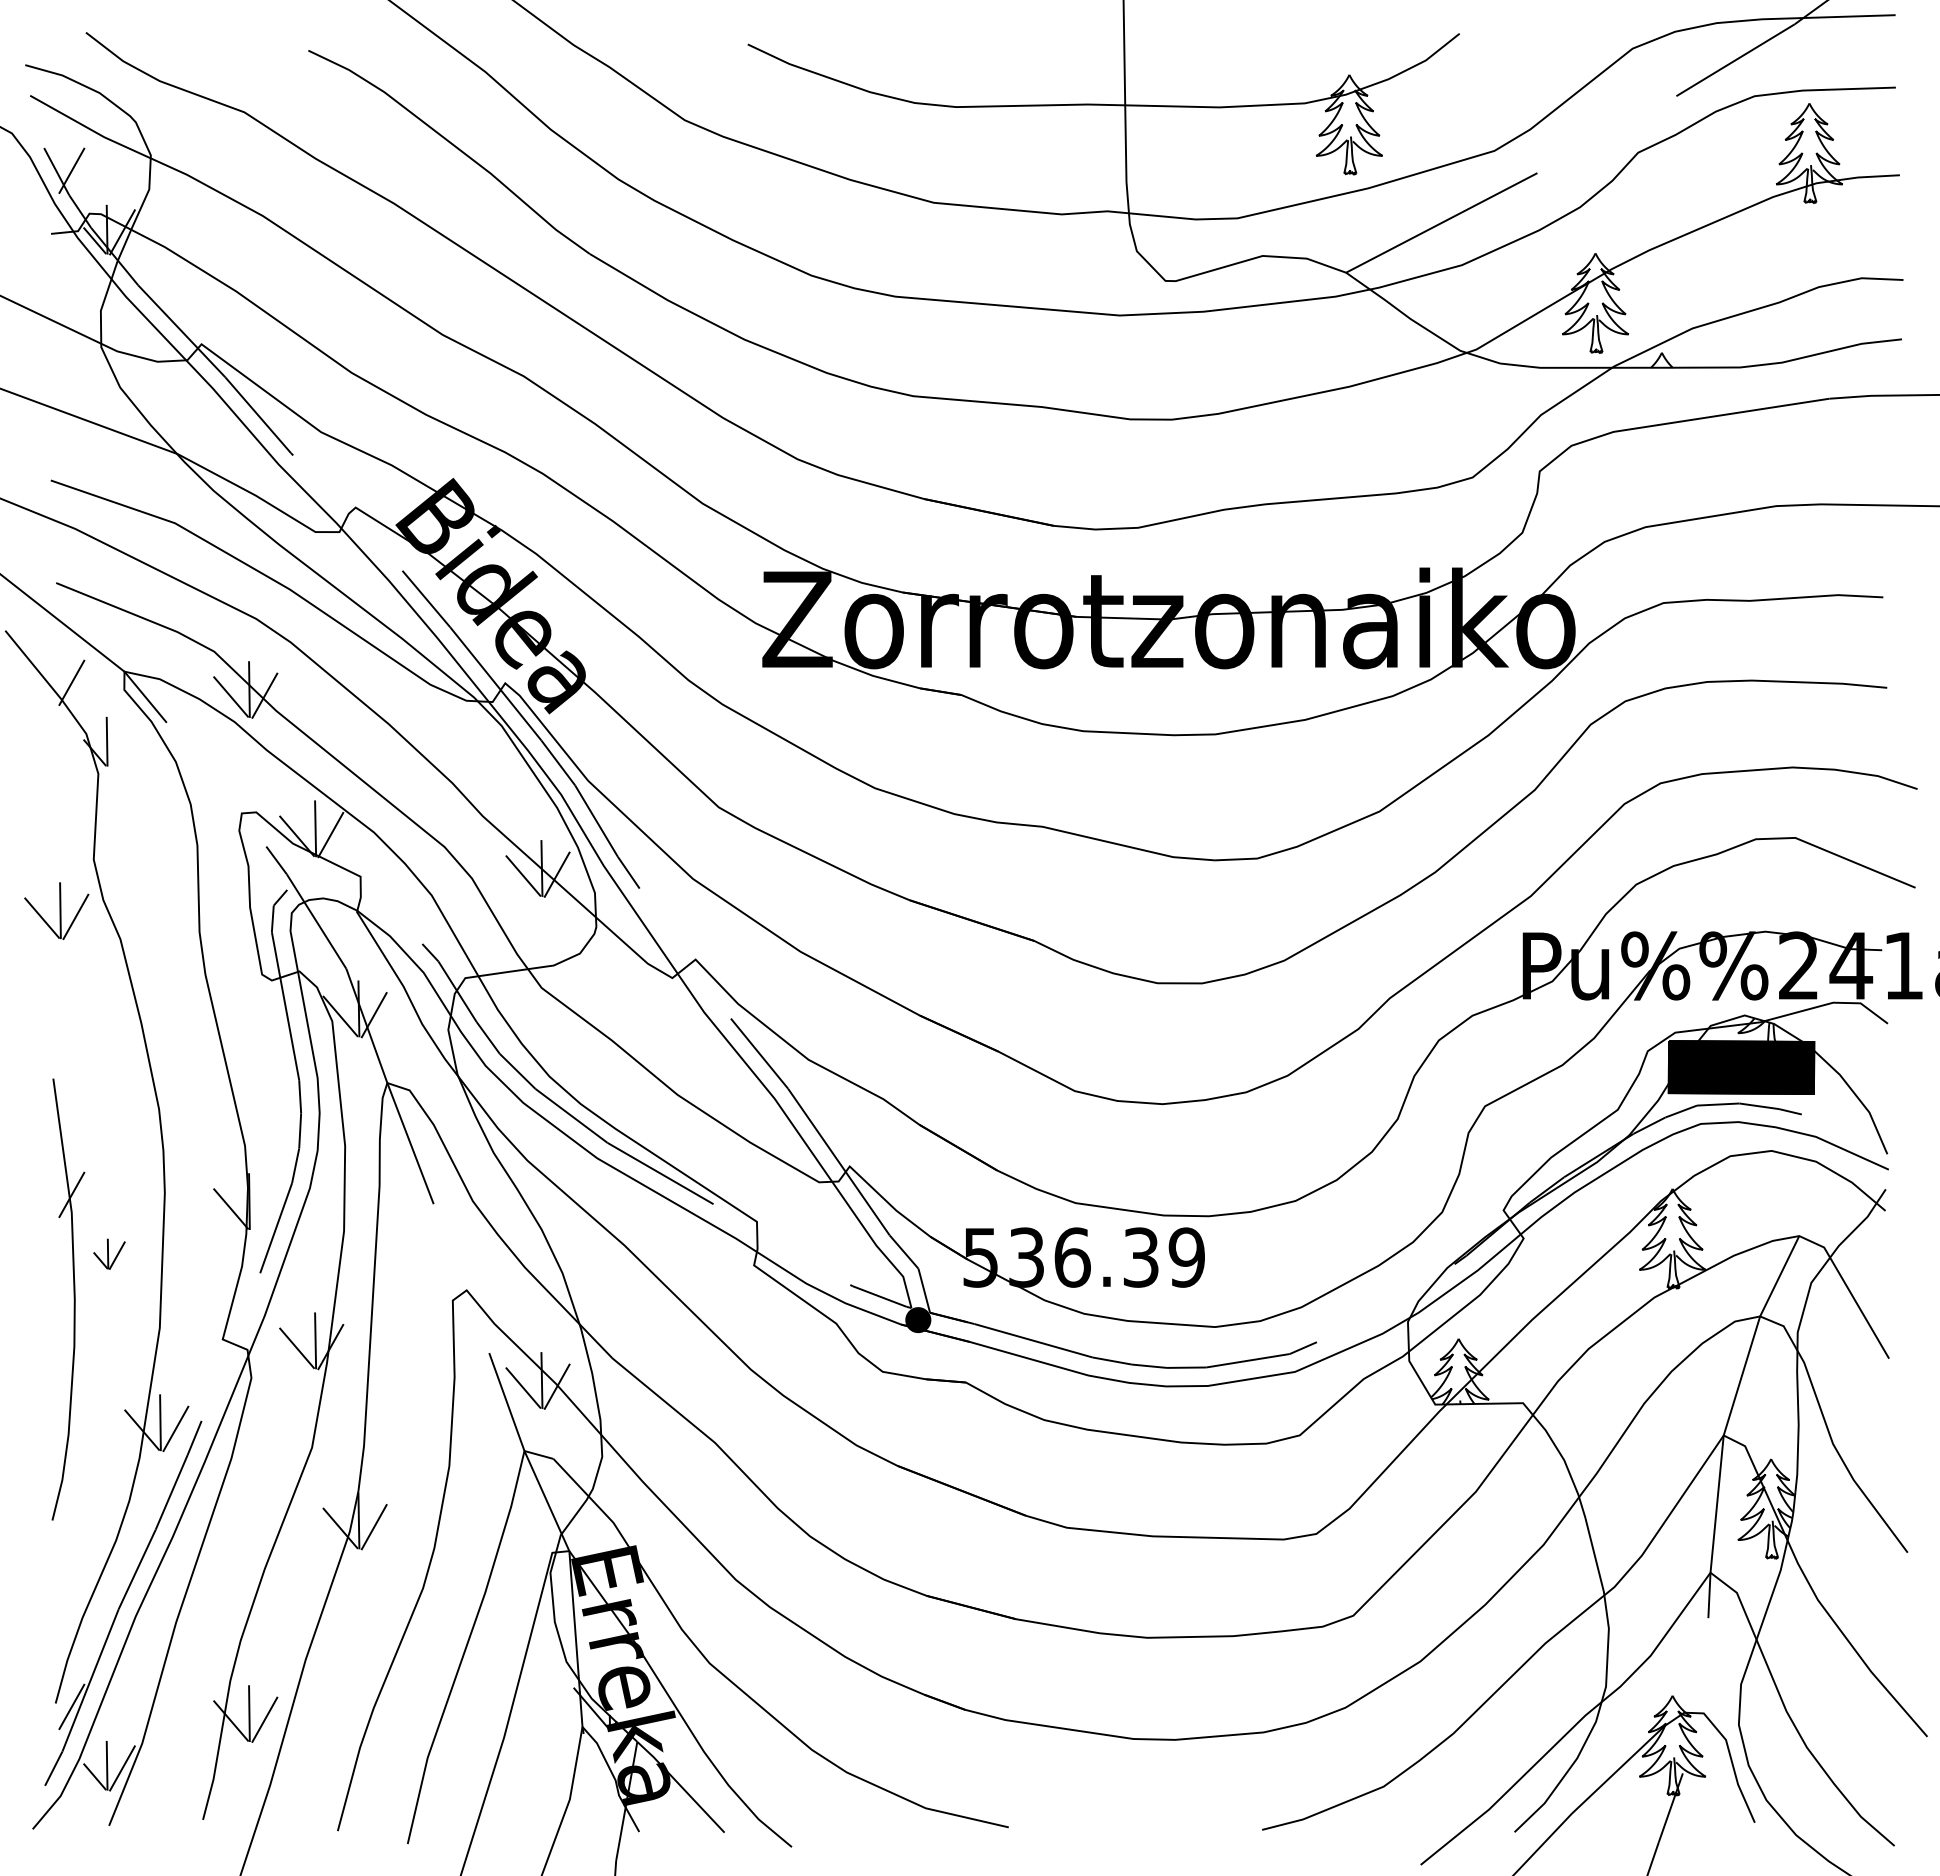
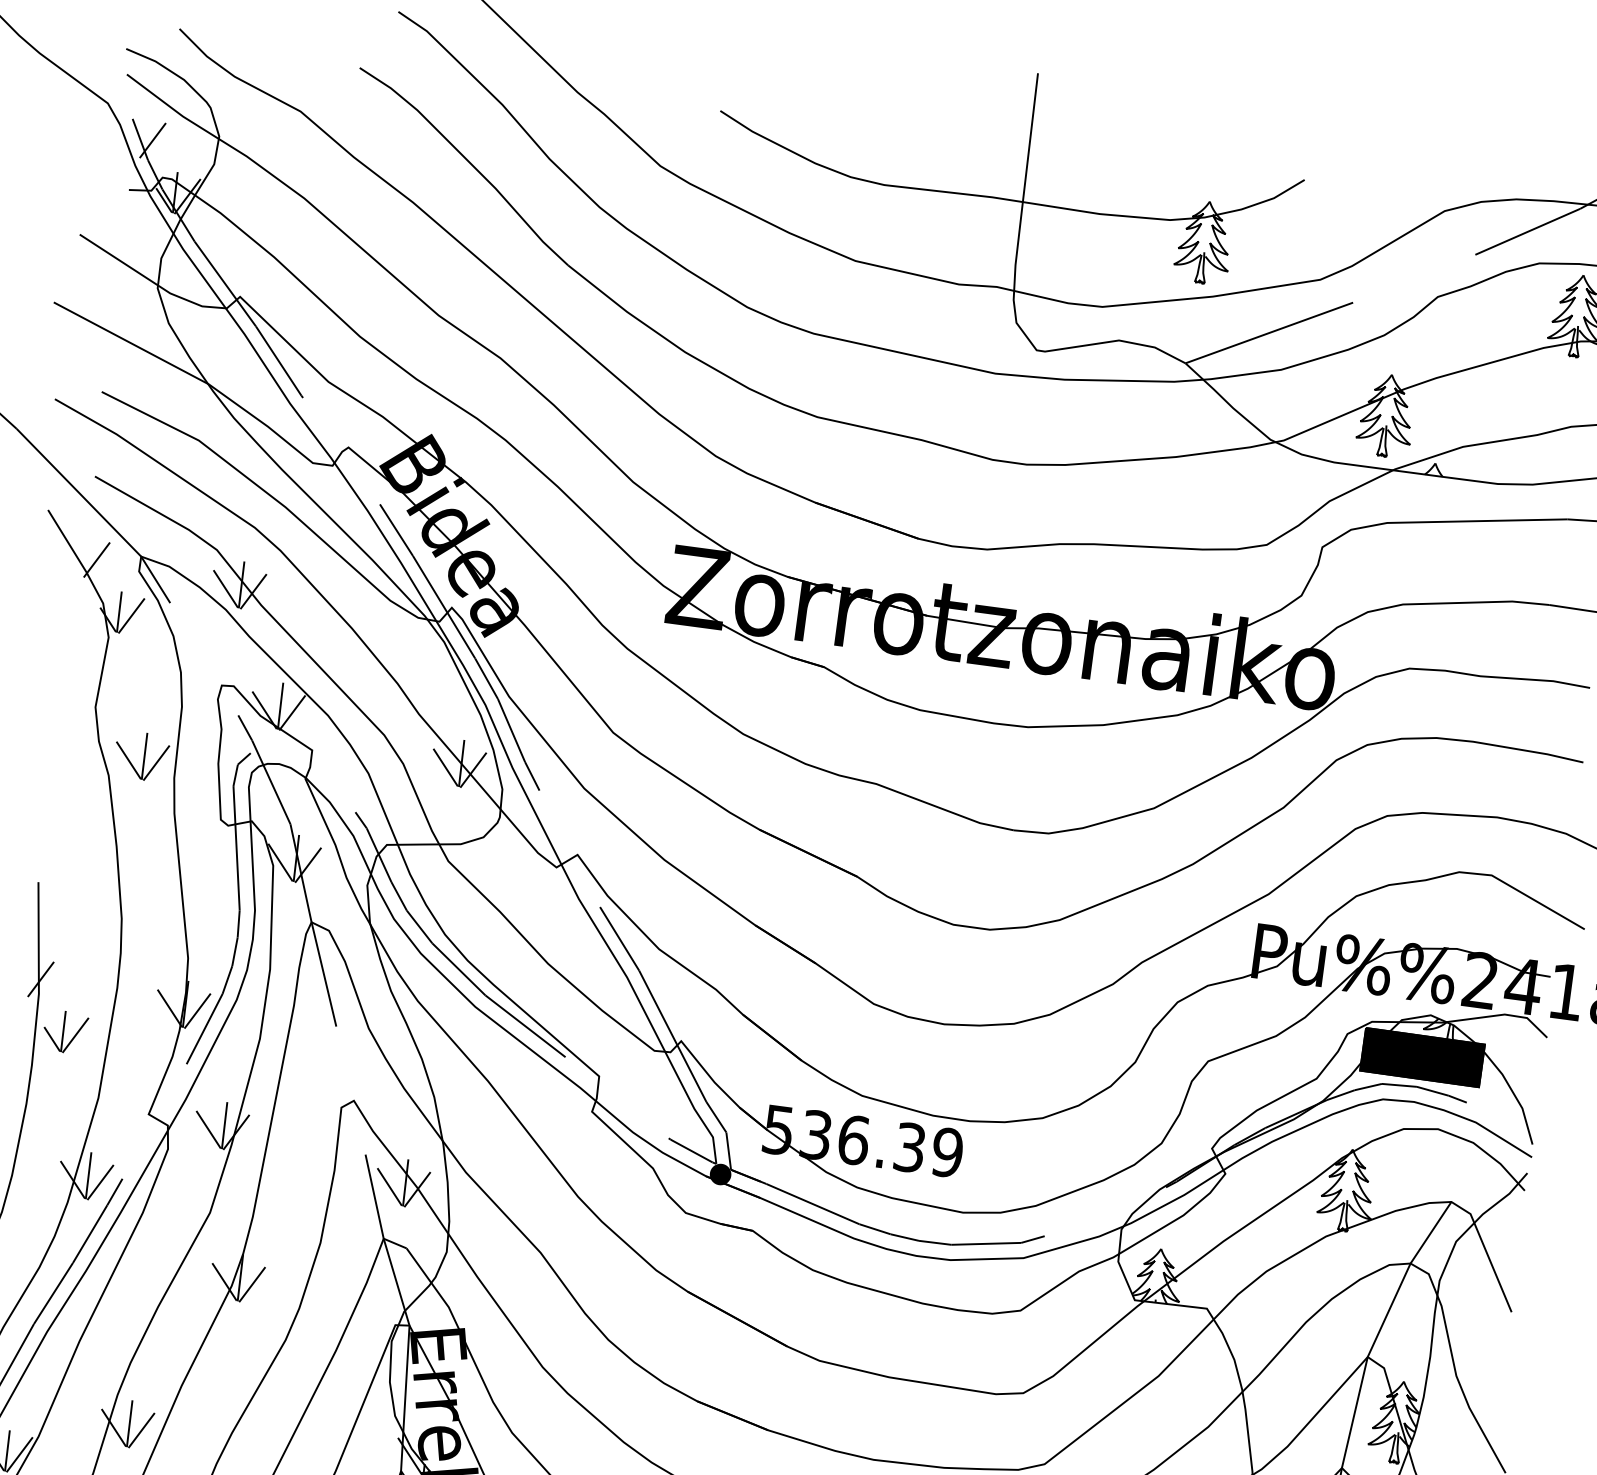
line: (122, 744) -> (131, 616), added
part: (56, 910) -> (141, 755), moved
line: (264, 1207) -> (197, 1010), added
part: (109, 1254) -> (65, 1032), size x1.67

